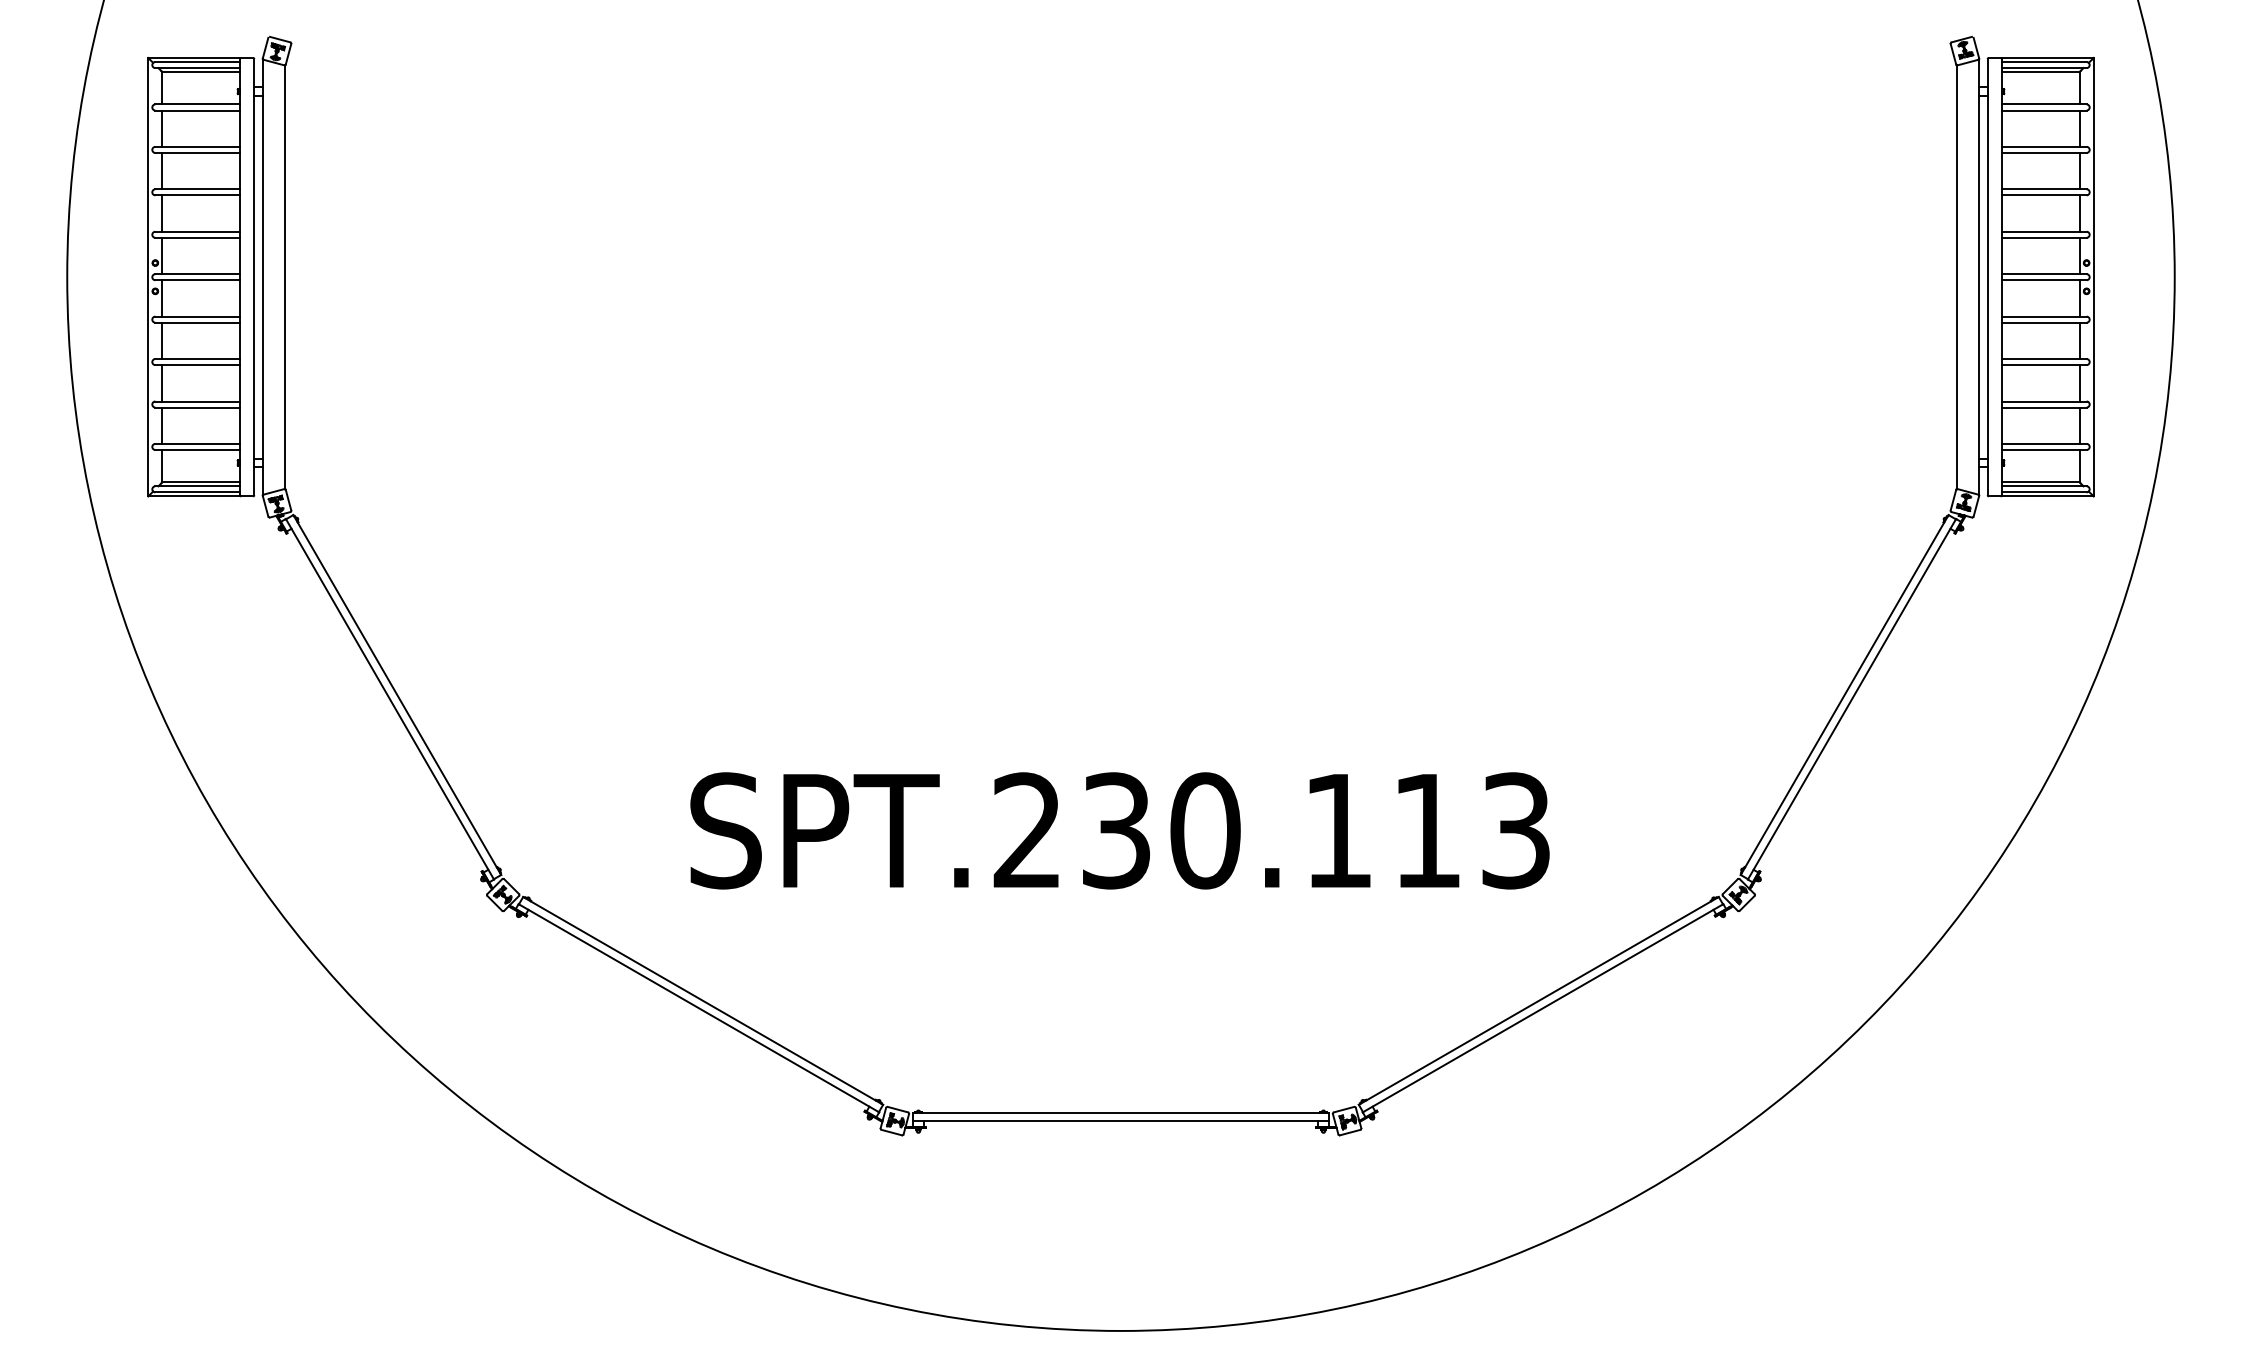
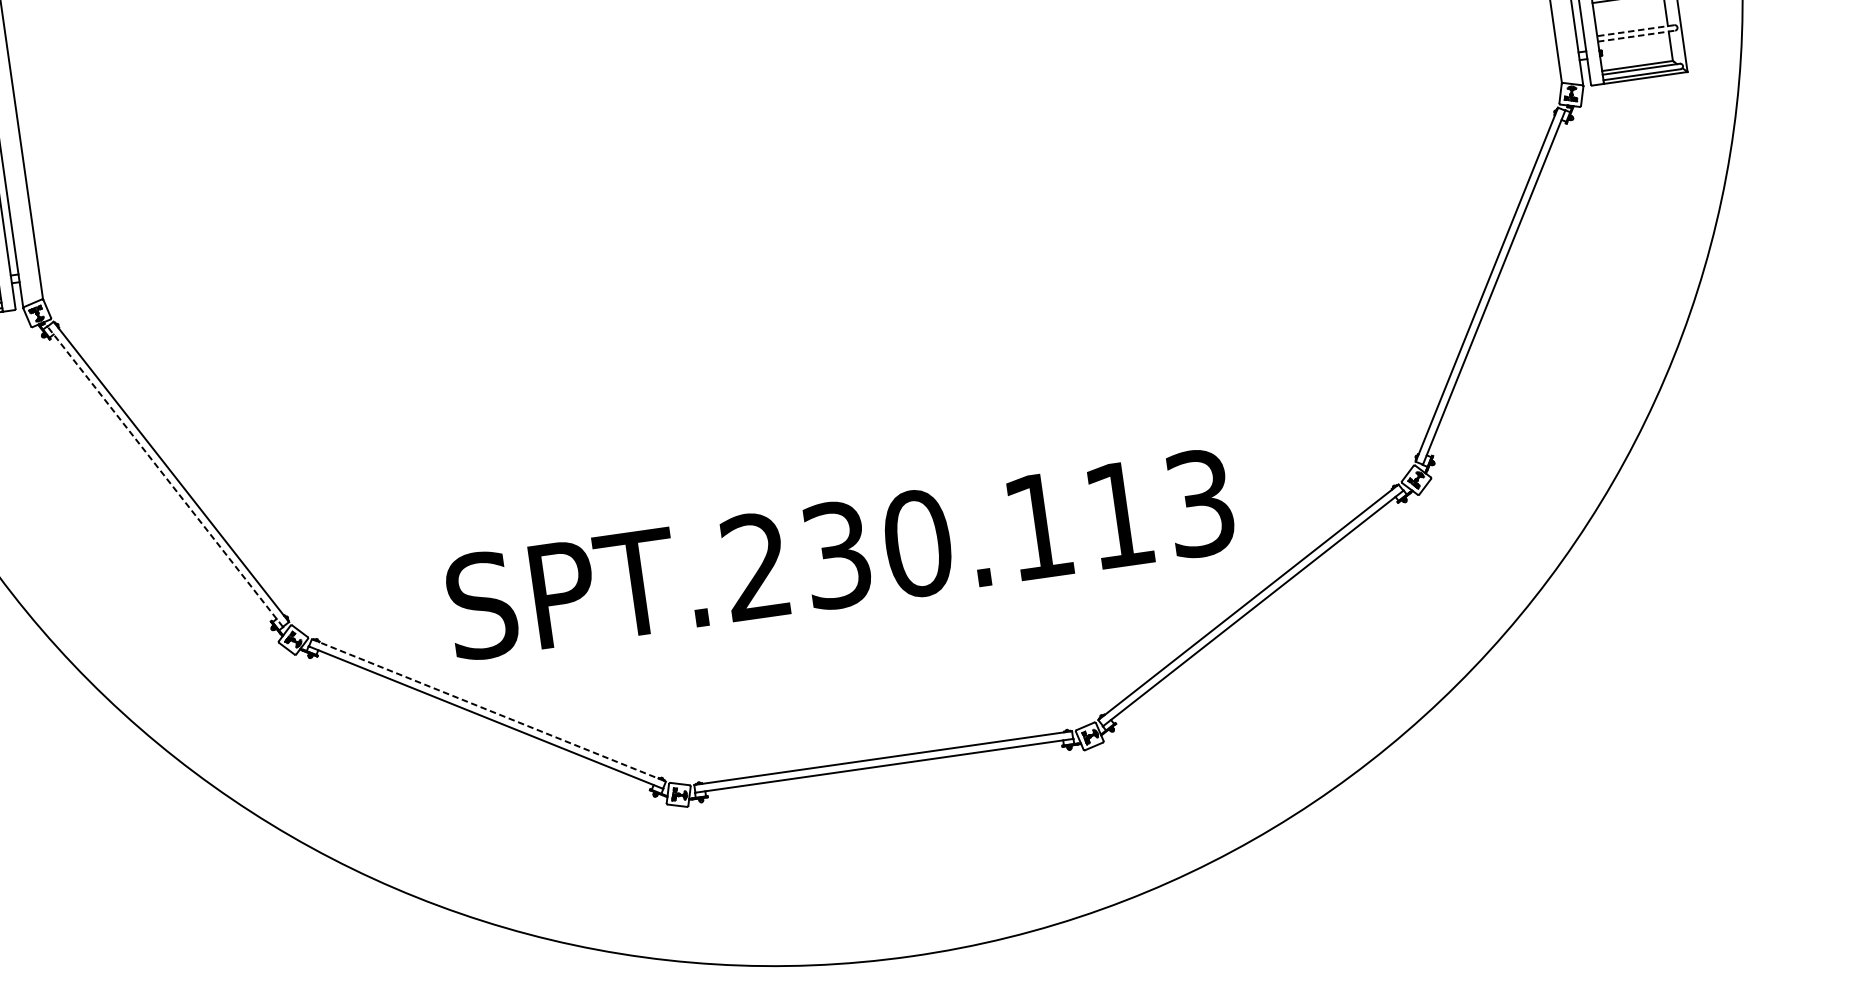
line: (2043, 443) -> (1635, 30), solid -> dashed
line: (2044, 449) -> (1636, 35), solid -> dashed
line: (389, 699) -> (164, 477), solid -> dashed
text: (1119, 830) -> (839, 554), moved
line: (703, 1000) -> (489, 710), solid -> dashed

